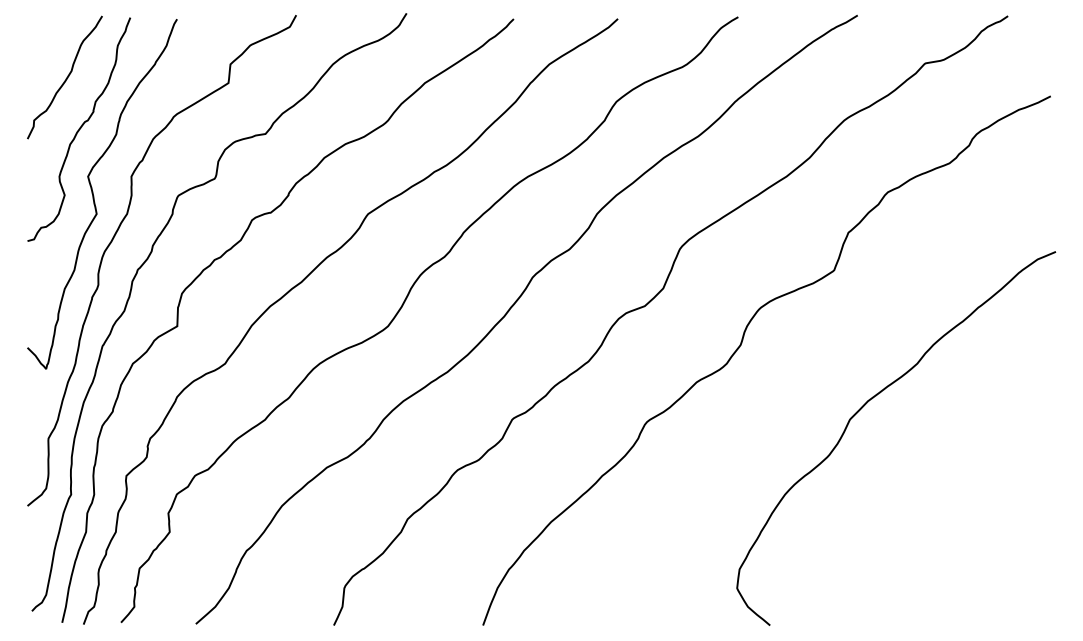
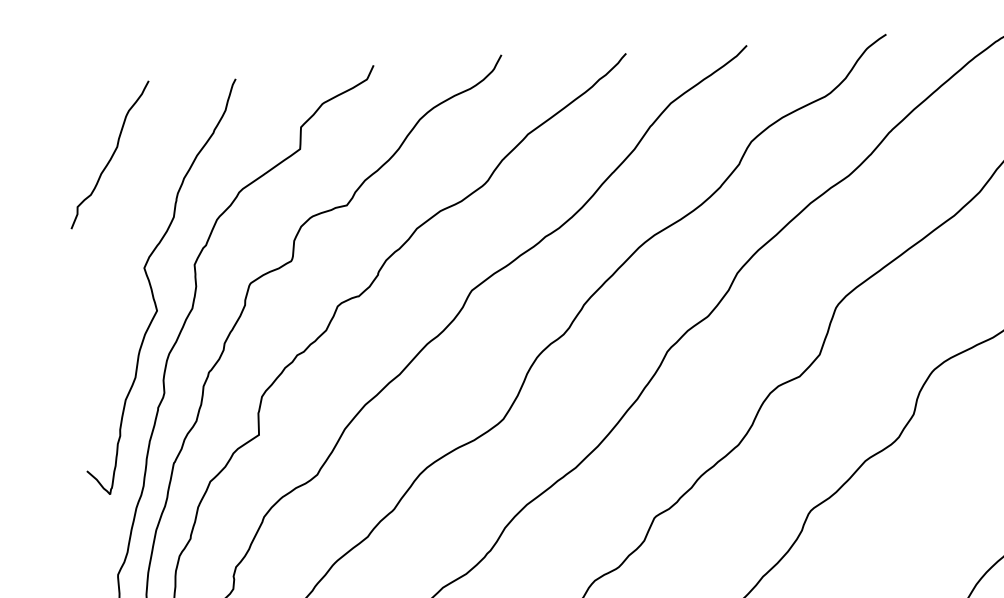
curve: (79, 129) -> (130, 214), removed

